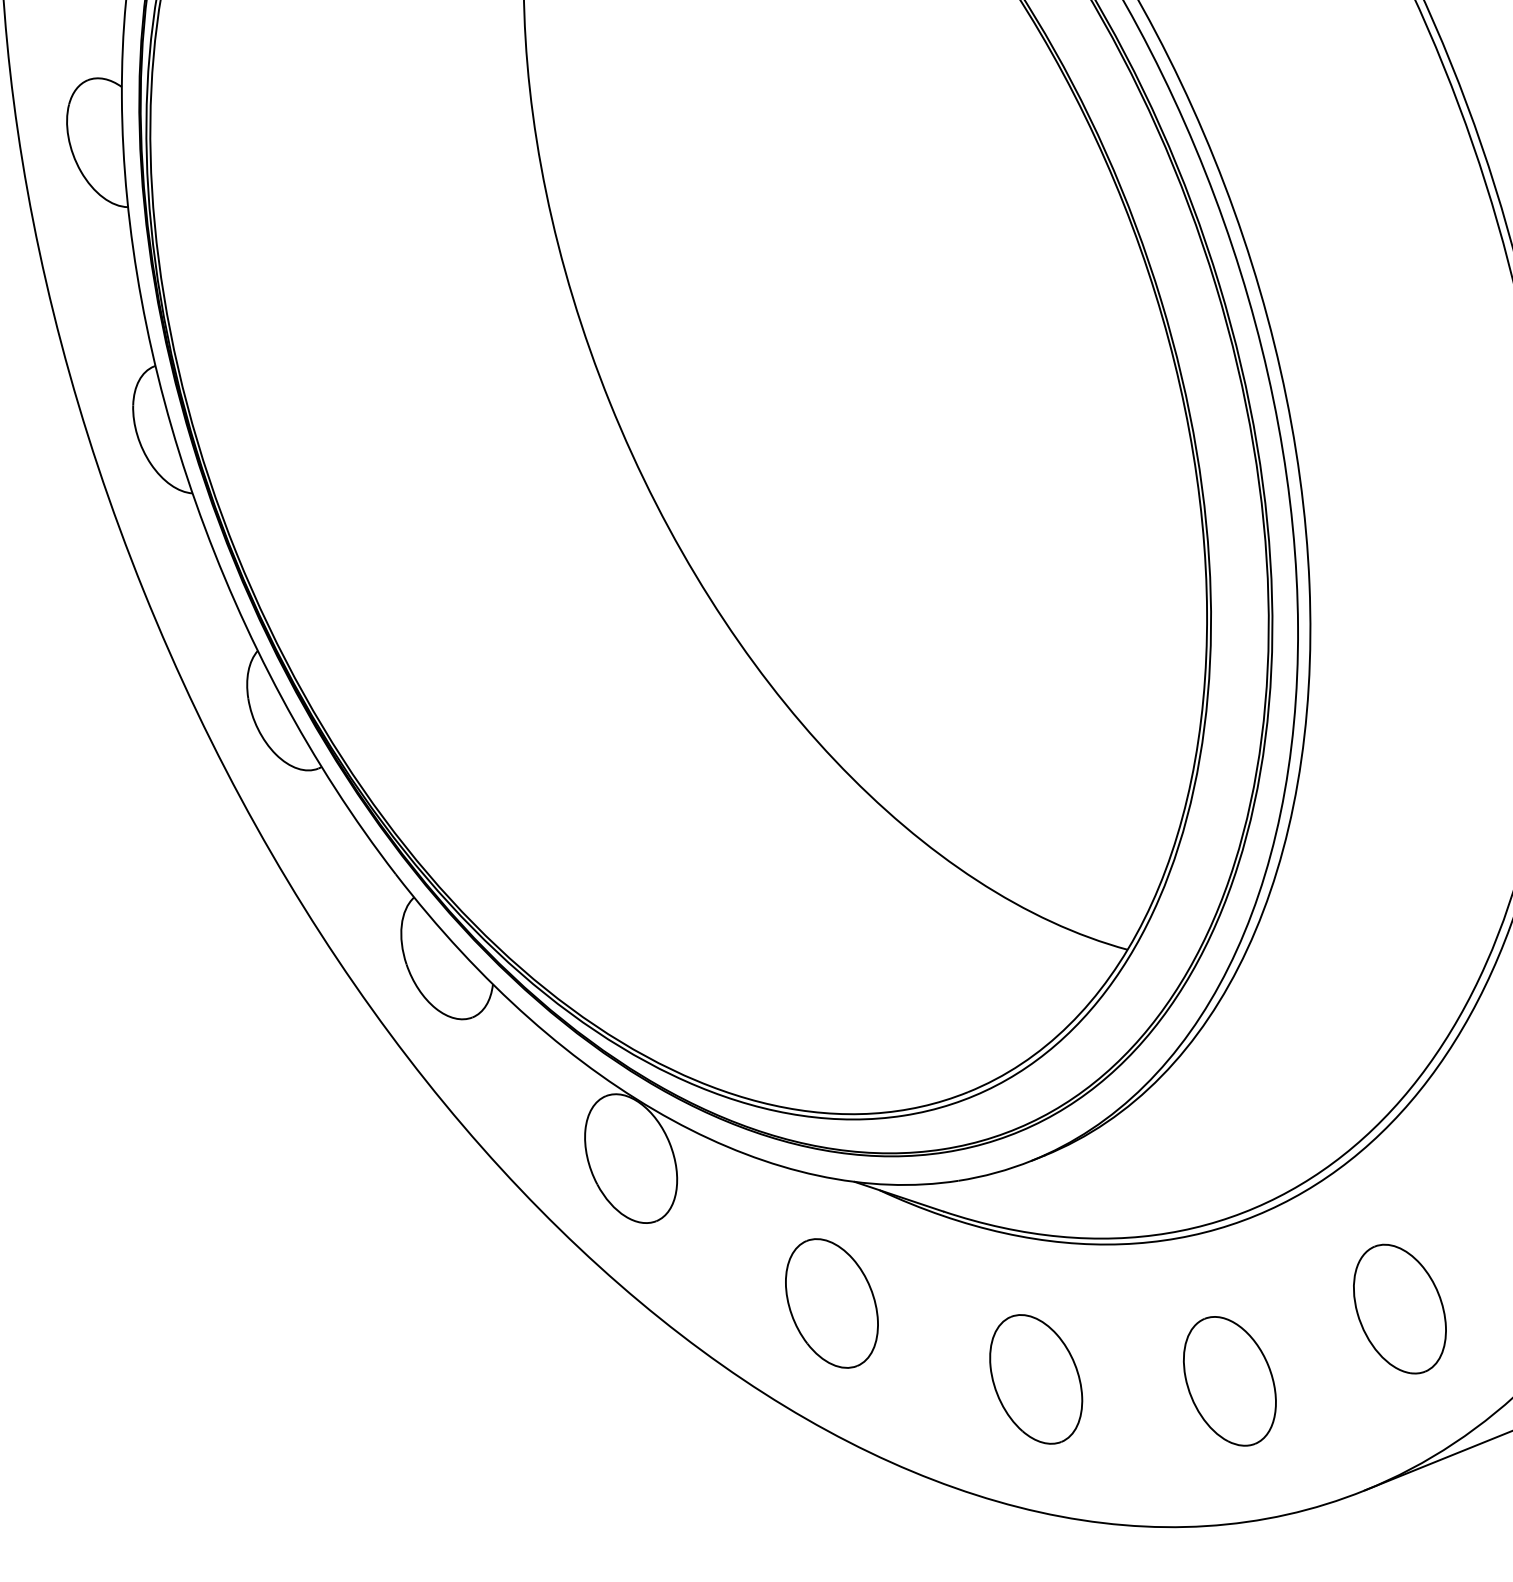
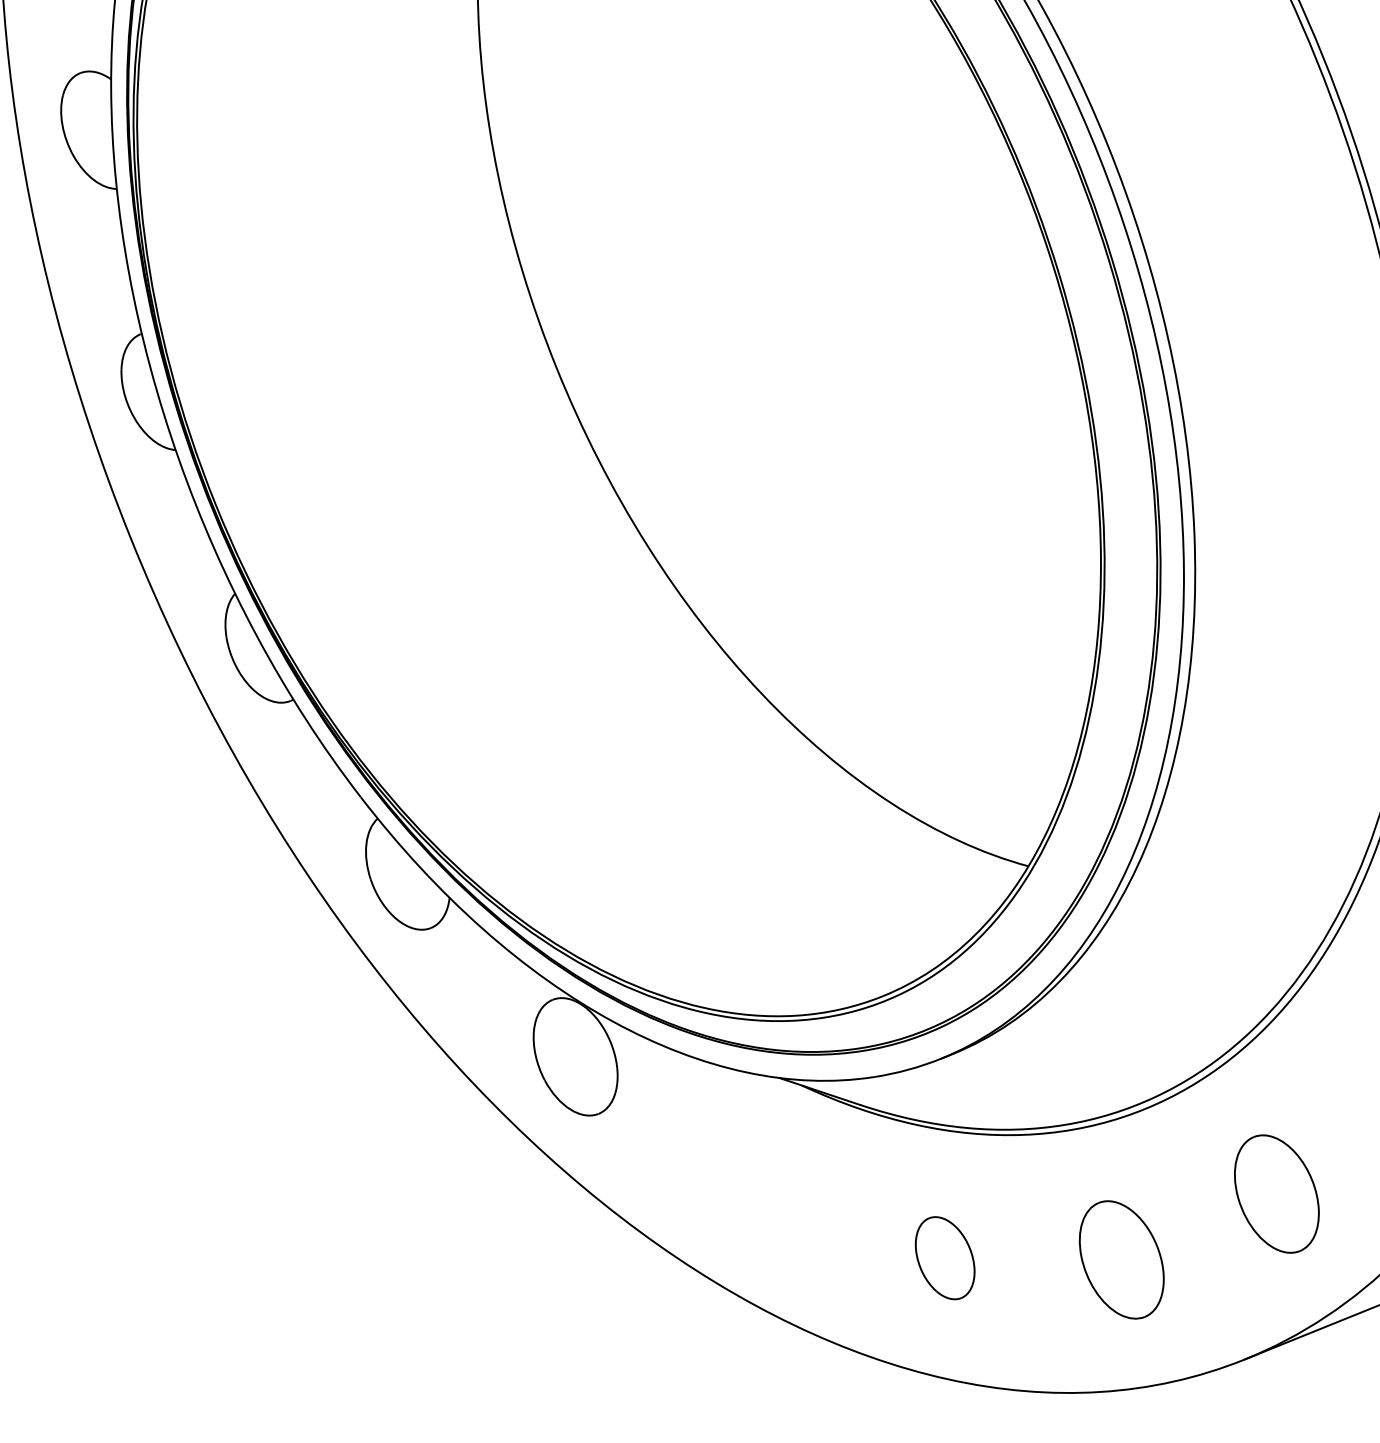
part: (831, 1303) -> (758, 1188), removed
part: (1036, 1379) -> (945, 1258), size x0.7

